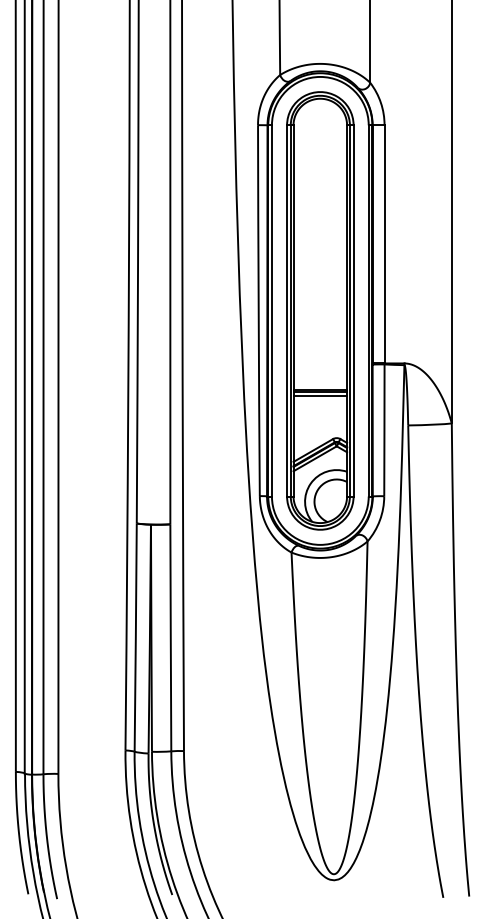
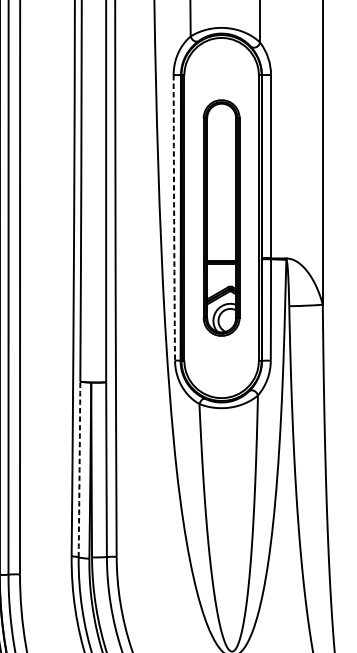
arc: (258, 310) -> (174, 217), solid -> dashed
part: (320, 310) -> (221, 217), size x0.7
arc: (135, 637) -> (79, 469), solid -> dashed

